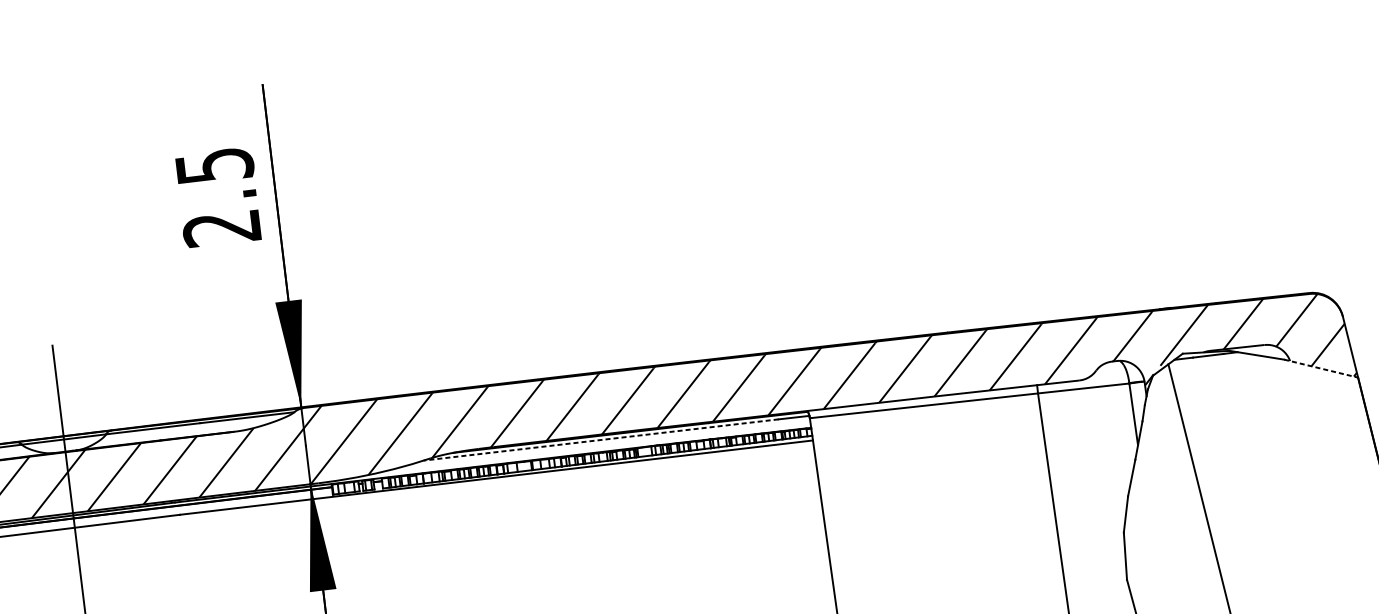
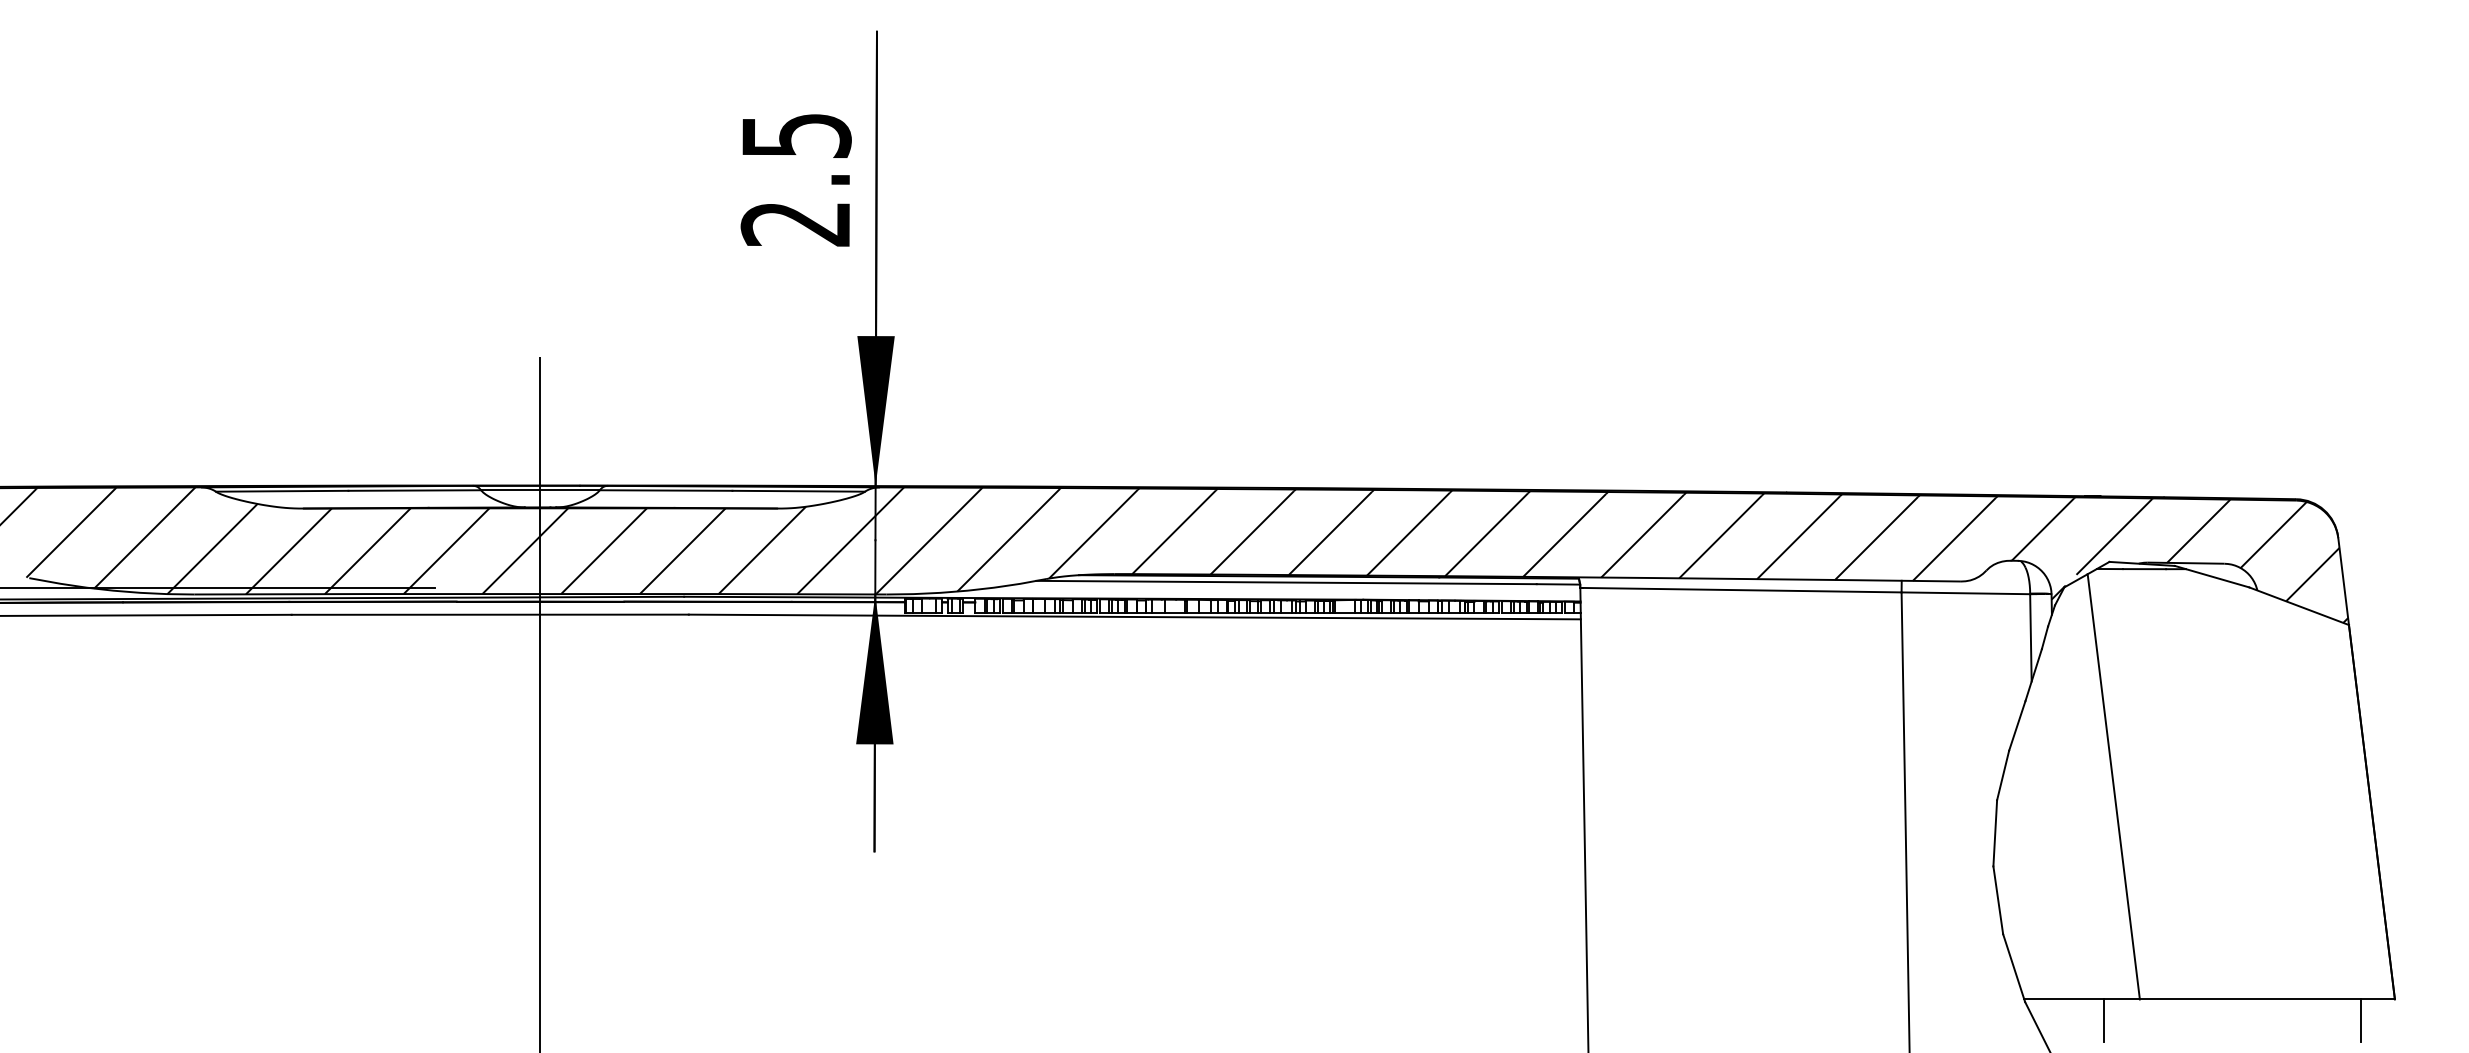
line: (1321, 368) -> (2299, 606), dashed -> solid
line: (601, 439) -> (1286, 582), dashed -> solid

